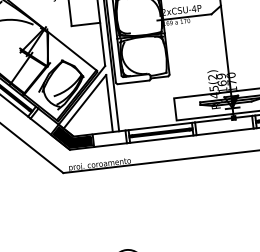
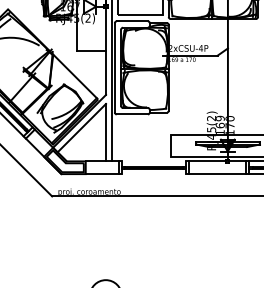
line: (159, 126) -> (153, 161), removed
fill: (71, 136) -> (64, 161), removed
line: (161, 139) -> (153, 174), removed

